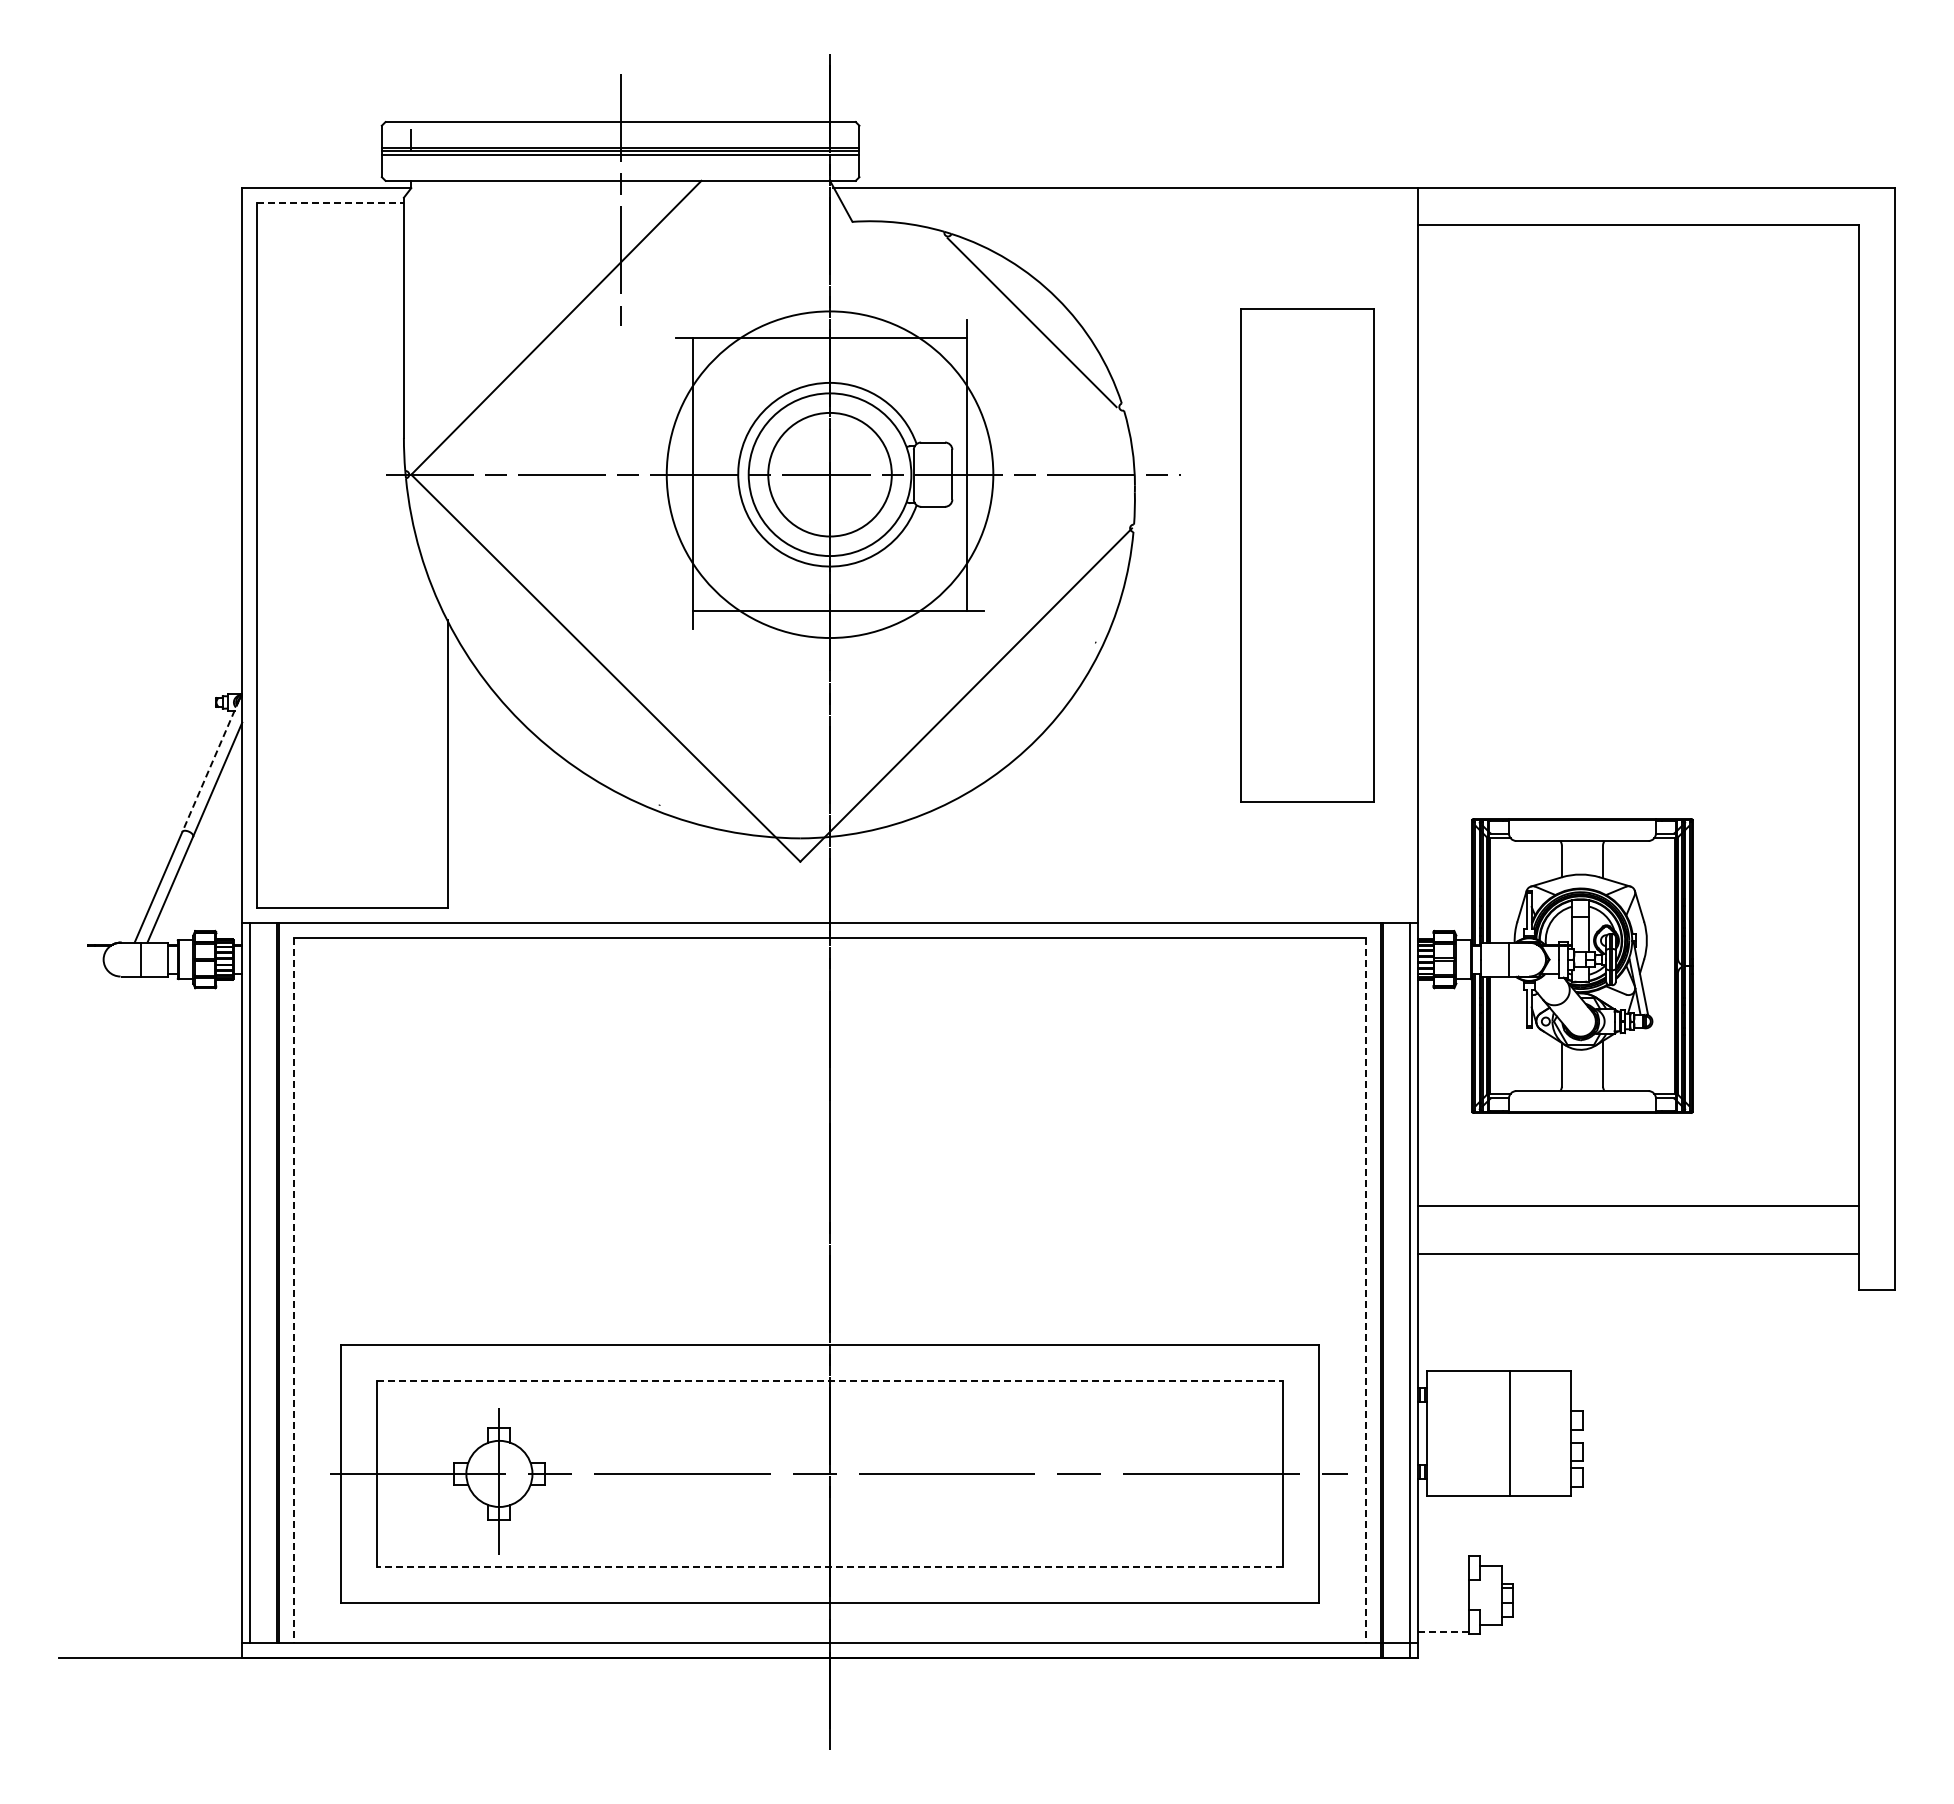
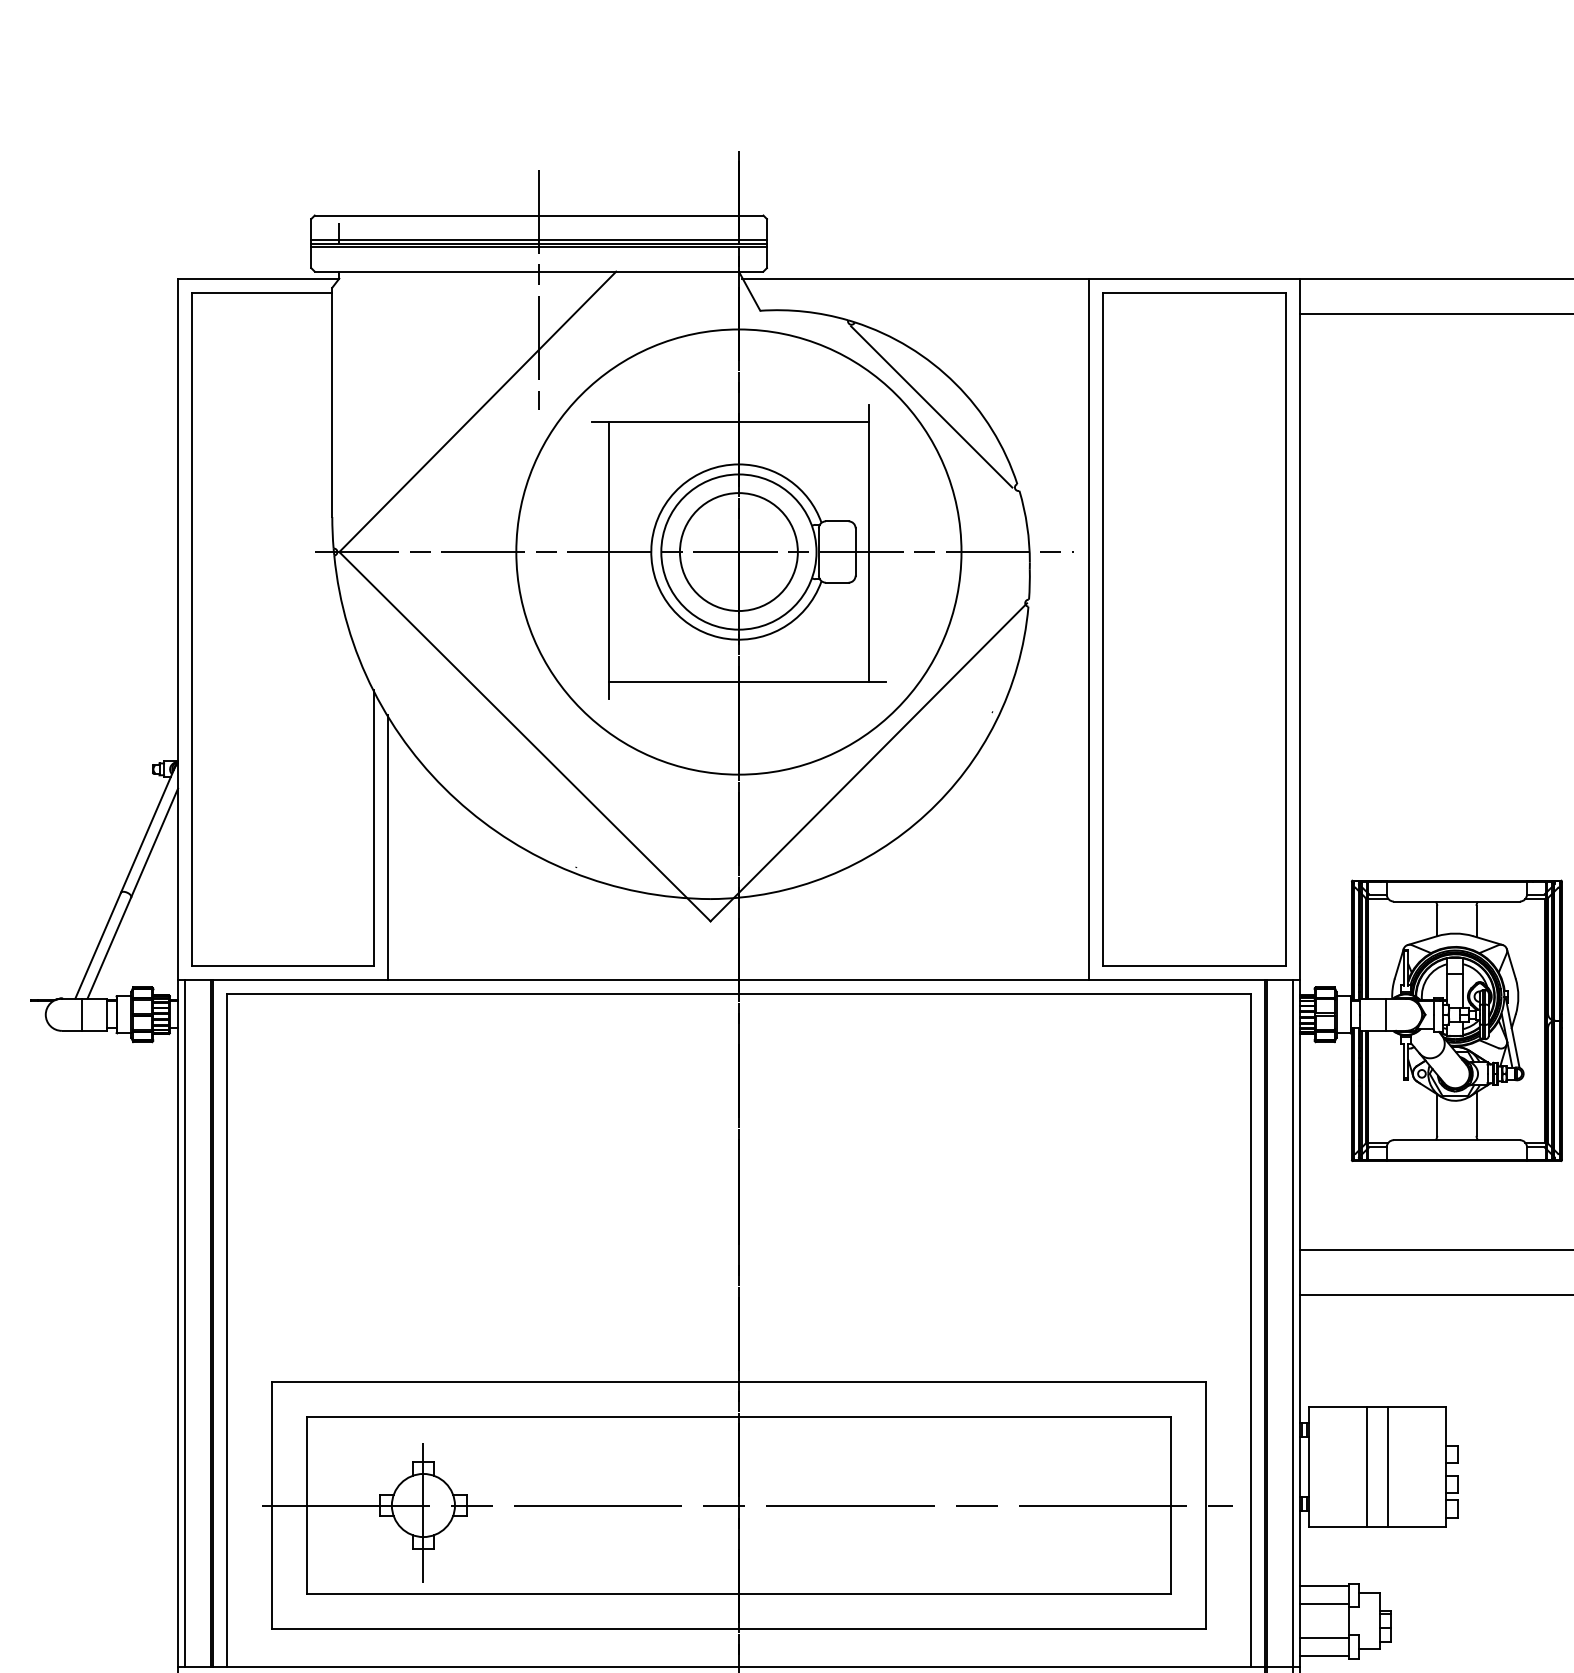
line: (330, 202) -> (262, 292), dashed -> solid
circle: (829, 474) -> (738, 551), size x1.43
line: (1197, 555) -> (1089, 629), added
part: (1307, 555) -> (1194, 629), size x1.43
line: (210, 766) -> (147, 830), dashed -> solid
line: (462, 783) -> (388, 846), added
line: (293, 1290) -> (226, 1330), dashed -> solid
line: (1366, 1290) -> (1250, 1330), dashed -> solid
line: (830, 1381) -> (739, 1417), dashed -> solid
line: (1487, 1433) -> (1366, 1466), added
line: (1443, 1558) -> (1324, 1586), added
line: (830, 1566) -> (739, 1593), dashed -> solid
line: (1443, 1577) -> (1324, 1604), added
line: (1443, 1612) -> (1324, 1637), added
line: (1443, 1631) -> (1324, 1655), dashed -> solid

